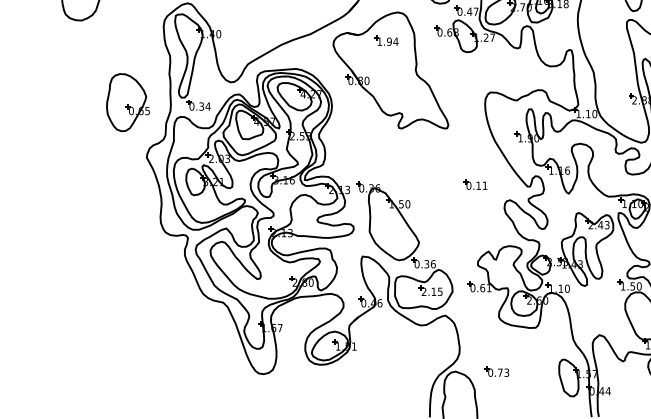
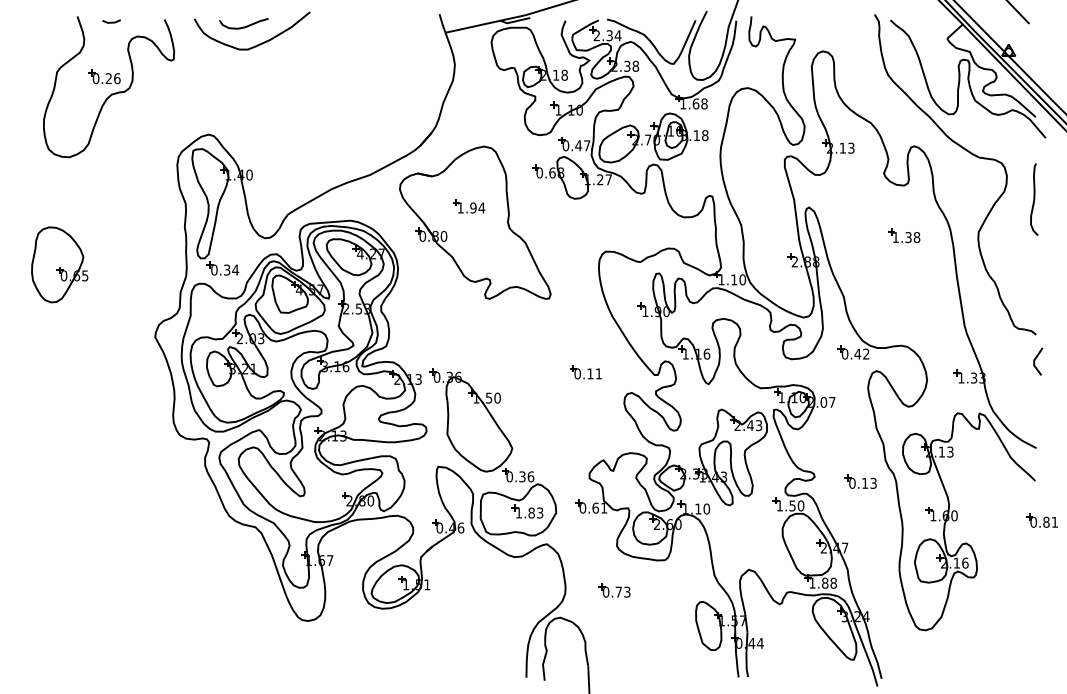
part: (386, 40) -> (469, 206), moved
part: (127, 102) -> (59, 264), moved
text: (432, 291) -> (529, 512), 2.15 -> 1.83
part: (497, 371) -> (614, 590), moved

